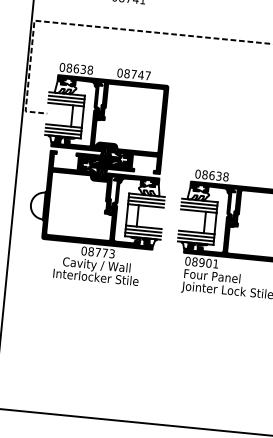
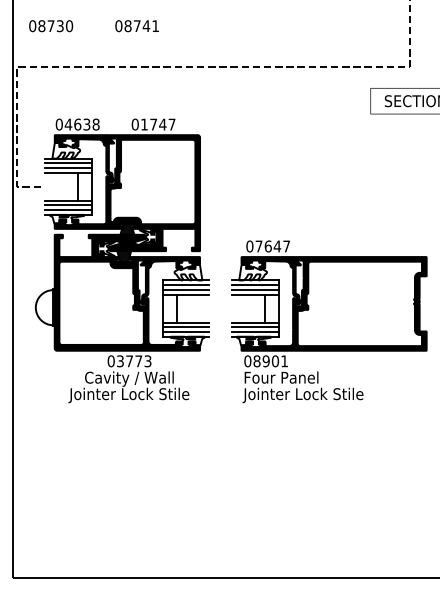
text: (69, 68) -> (68, 124), 08638 -> 04638
text: (127, 73) -> (144, 124), 08747 -> 01747
text: (215, 175) -> (272, 246), 08638 -> 07647
text: (91, 251) -> (120, 361), 08773 -> 03773
text: (94, 278) -> (128, 395), Interlocker Stile -> Jointer Lock Stile

